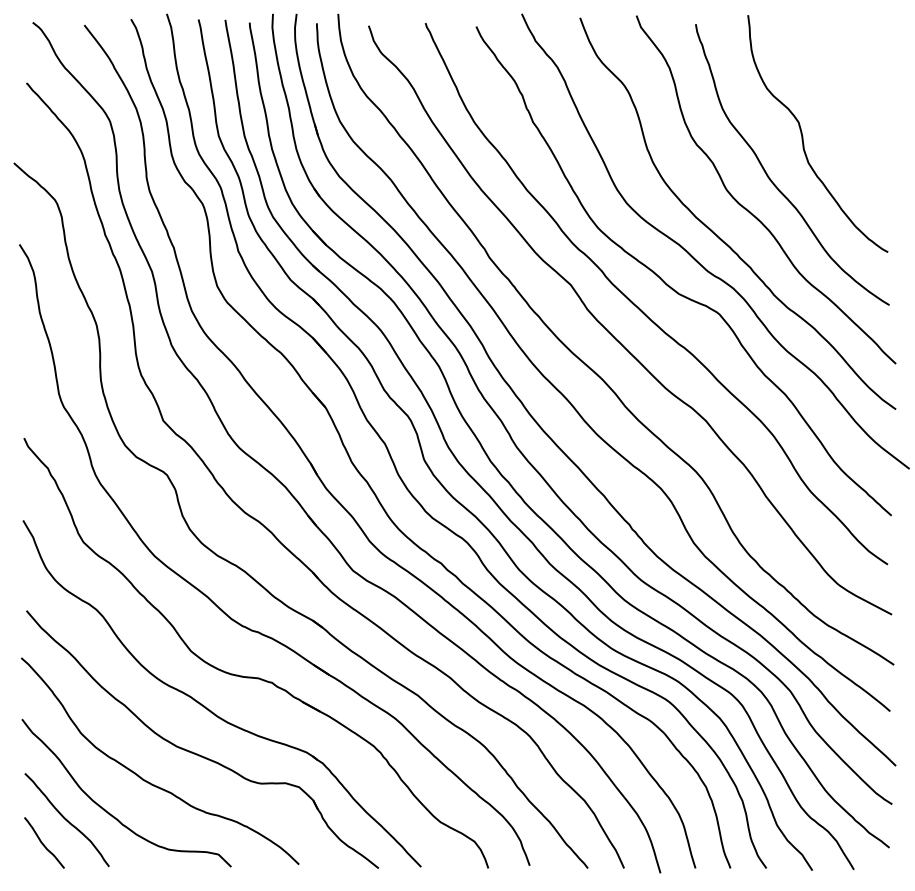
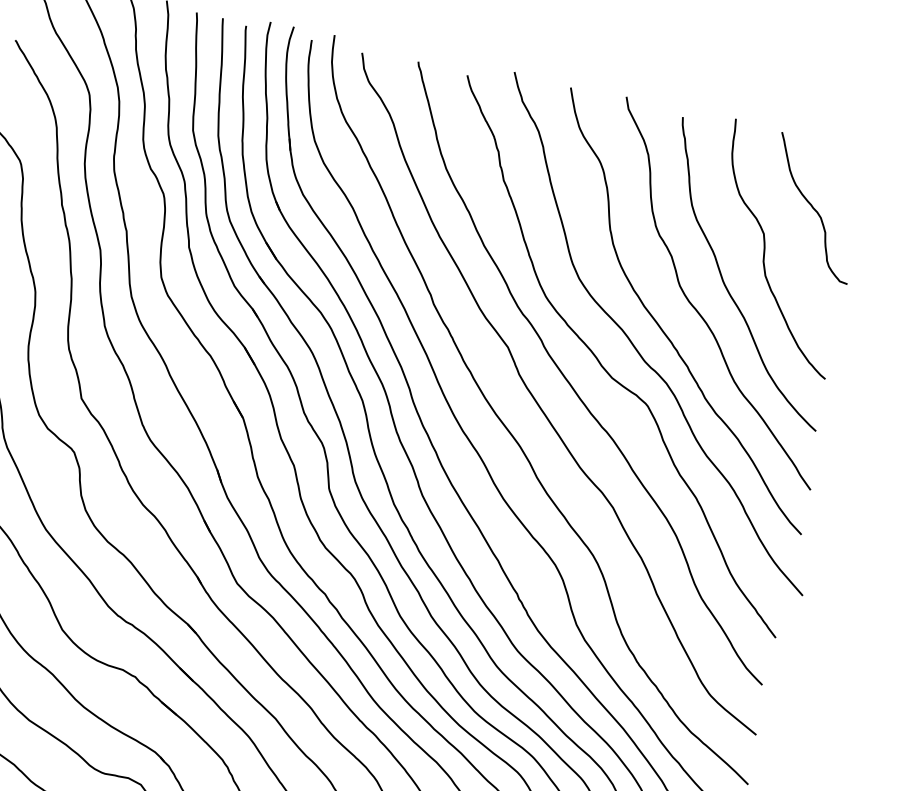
curve: (842, 86) -> (814, 207), added

